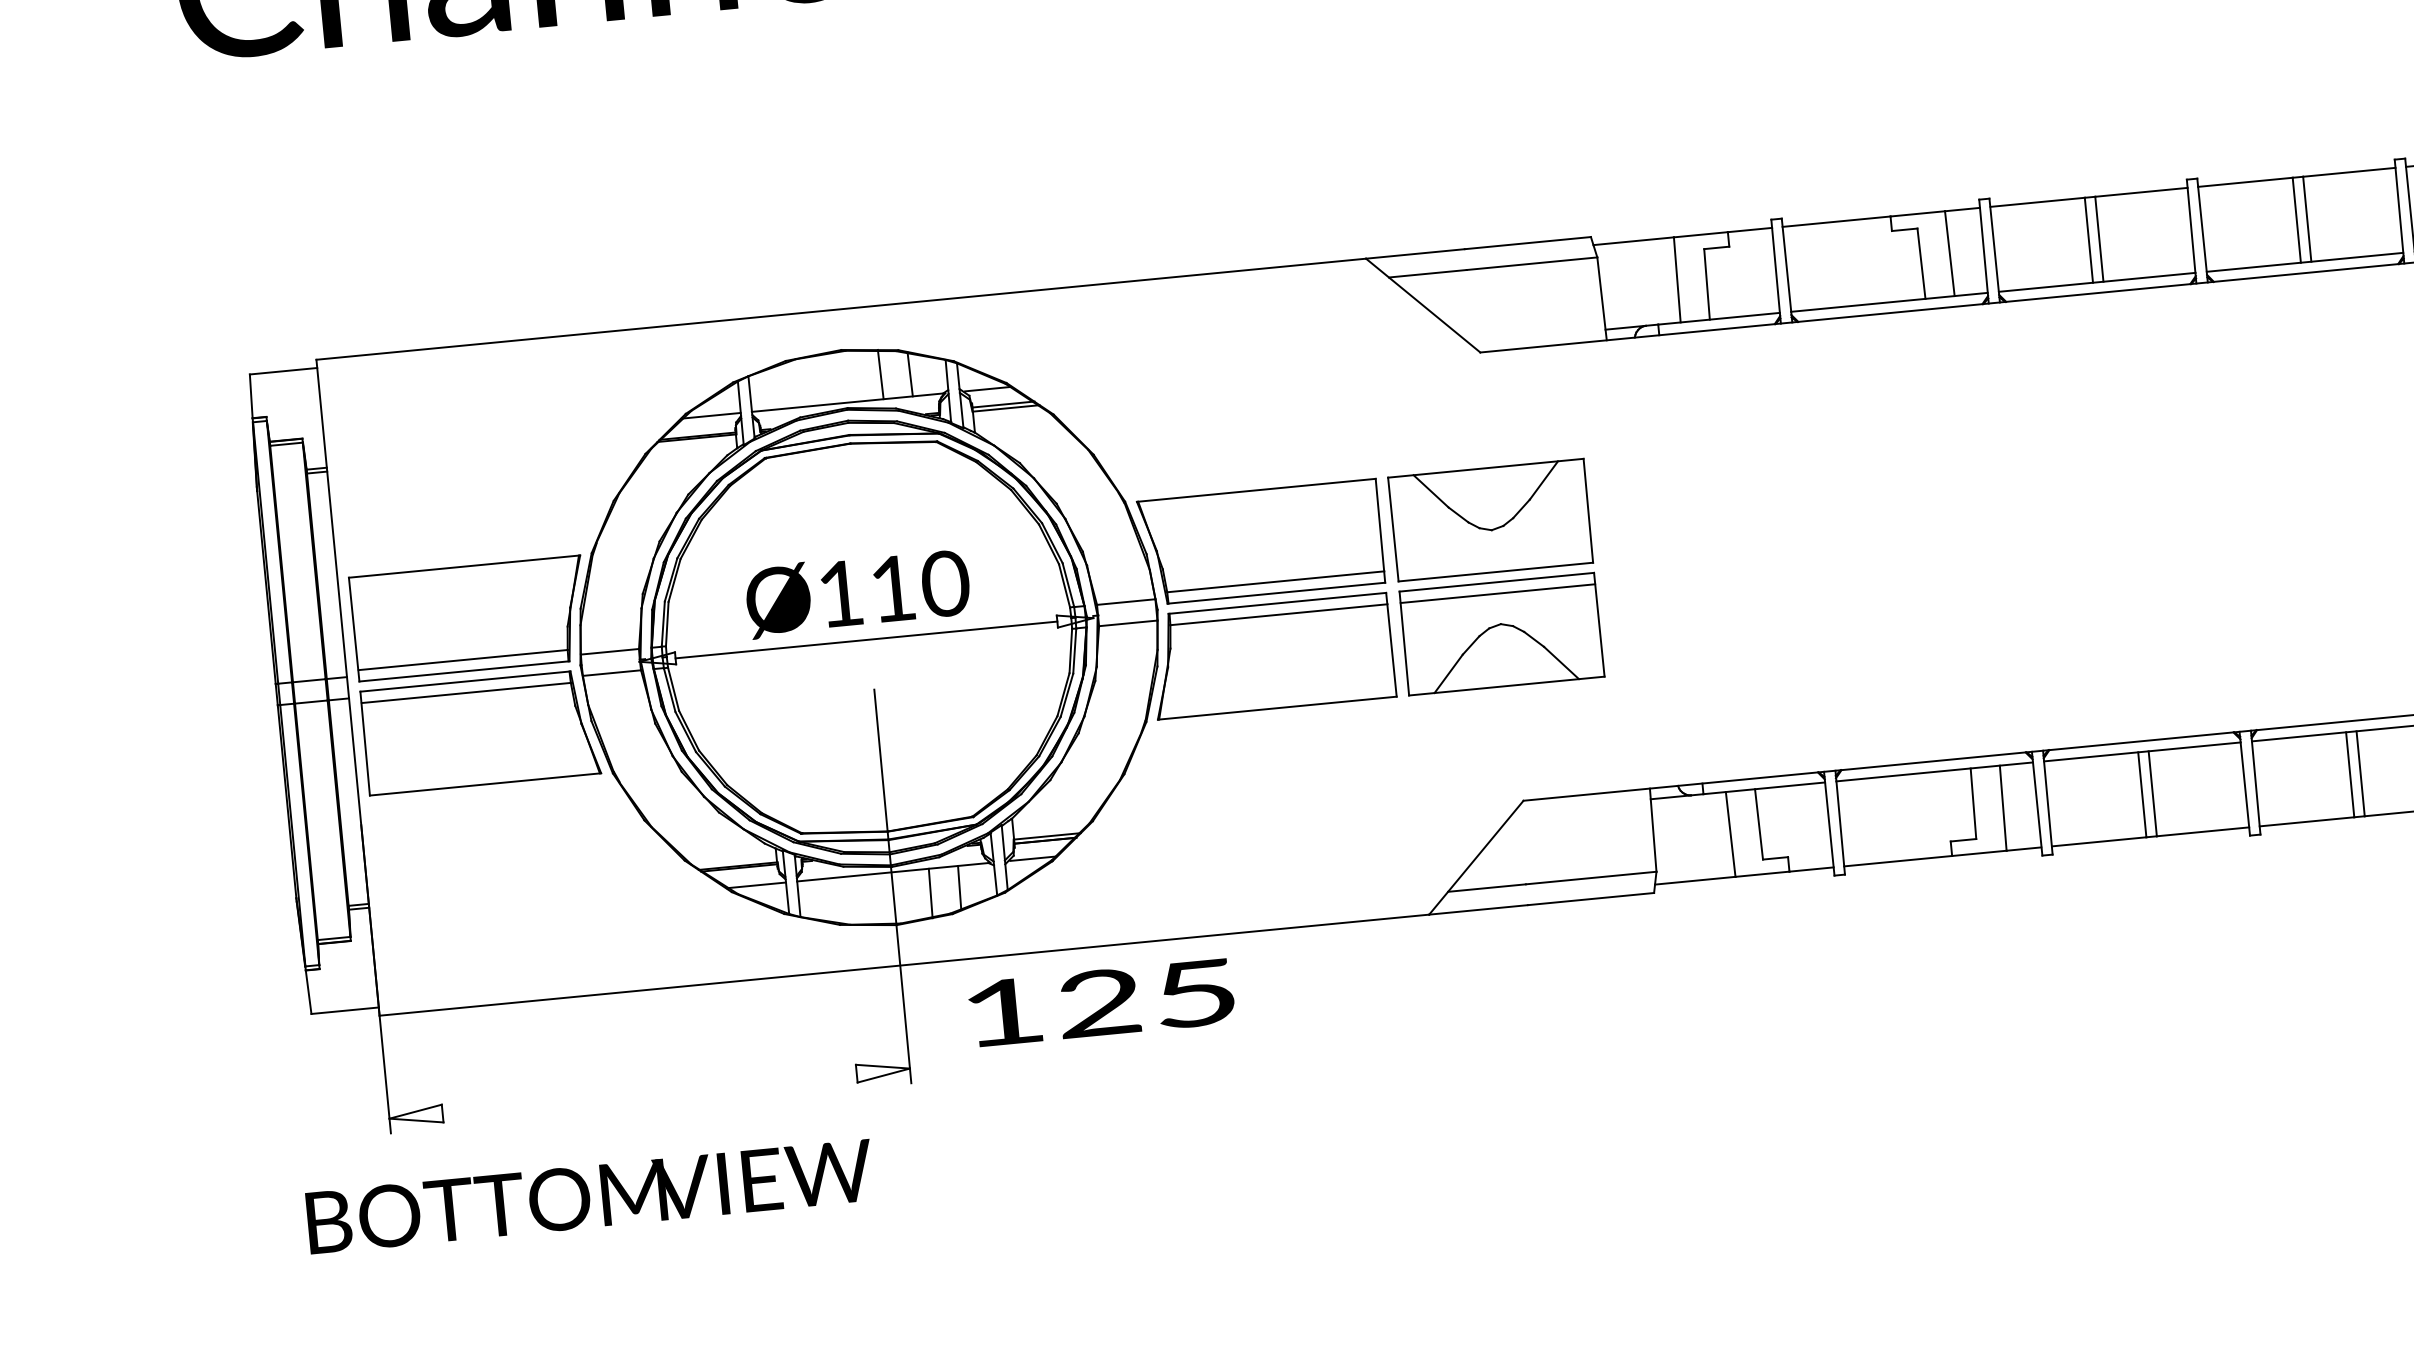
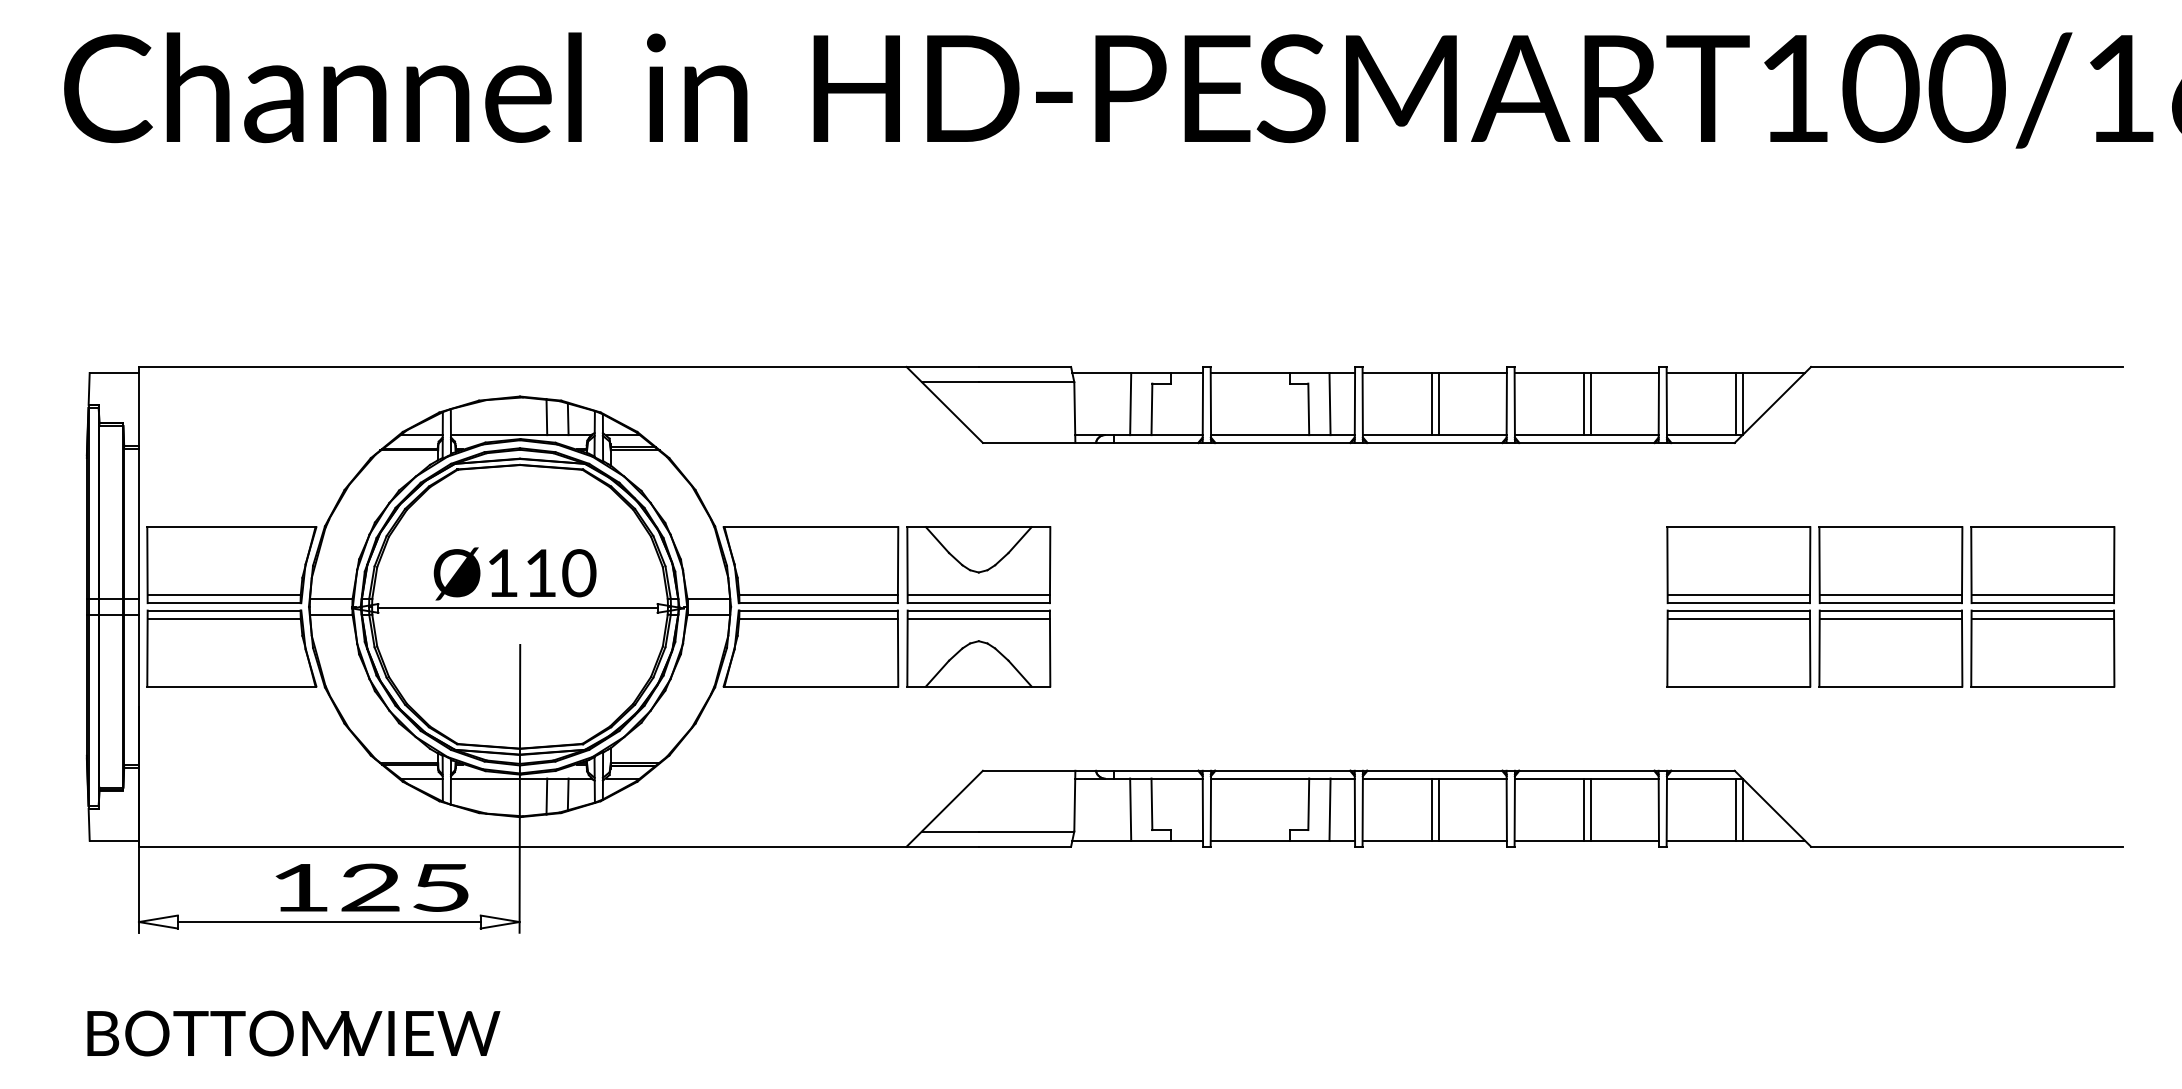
line: (1494, 560) -> (978, 594), added
text: (1100, 1002) -> (371, 887), moved
line: (650, 1094) -> (329, 922), added
text: (589, 1196) -> (293, 1033), moved

